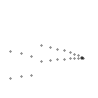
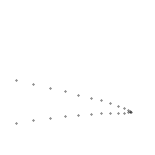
part: (62, 53) -> (98, 105), moved

